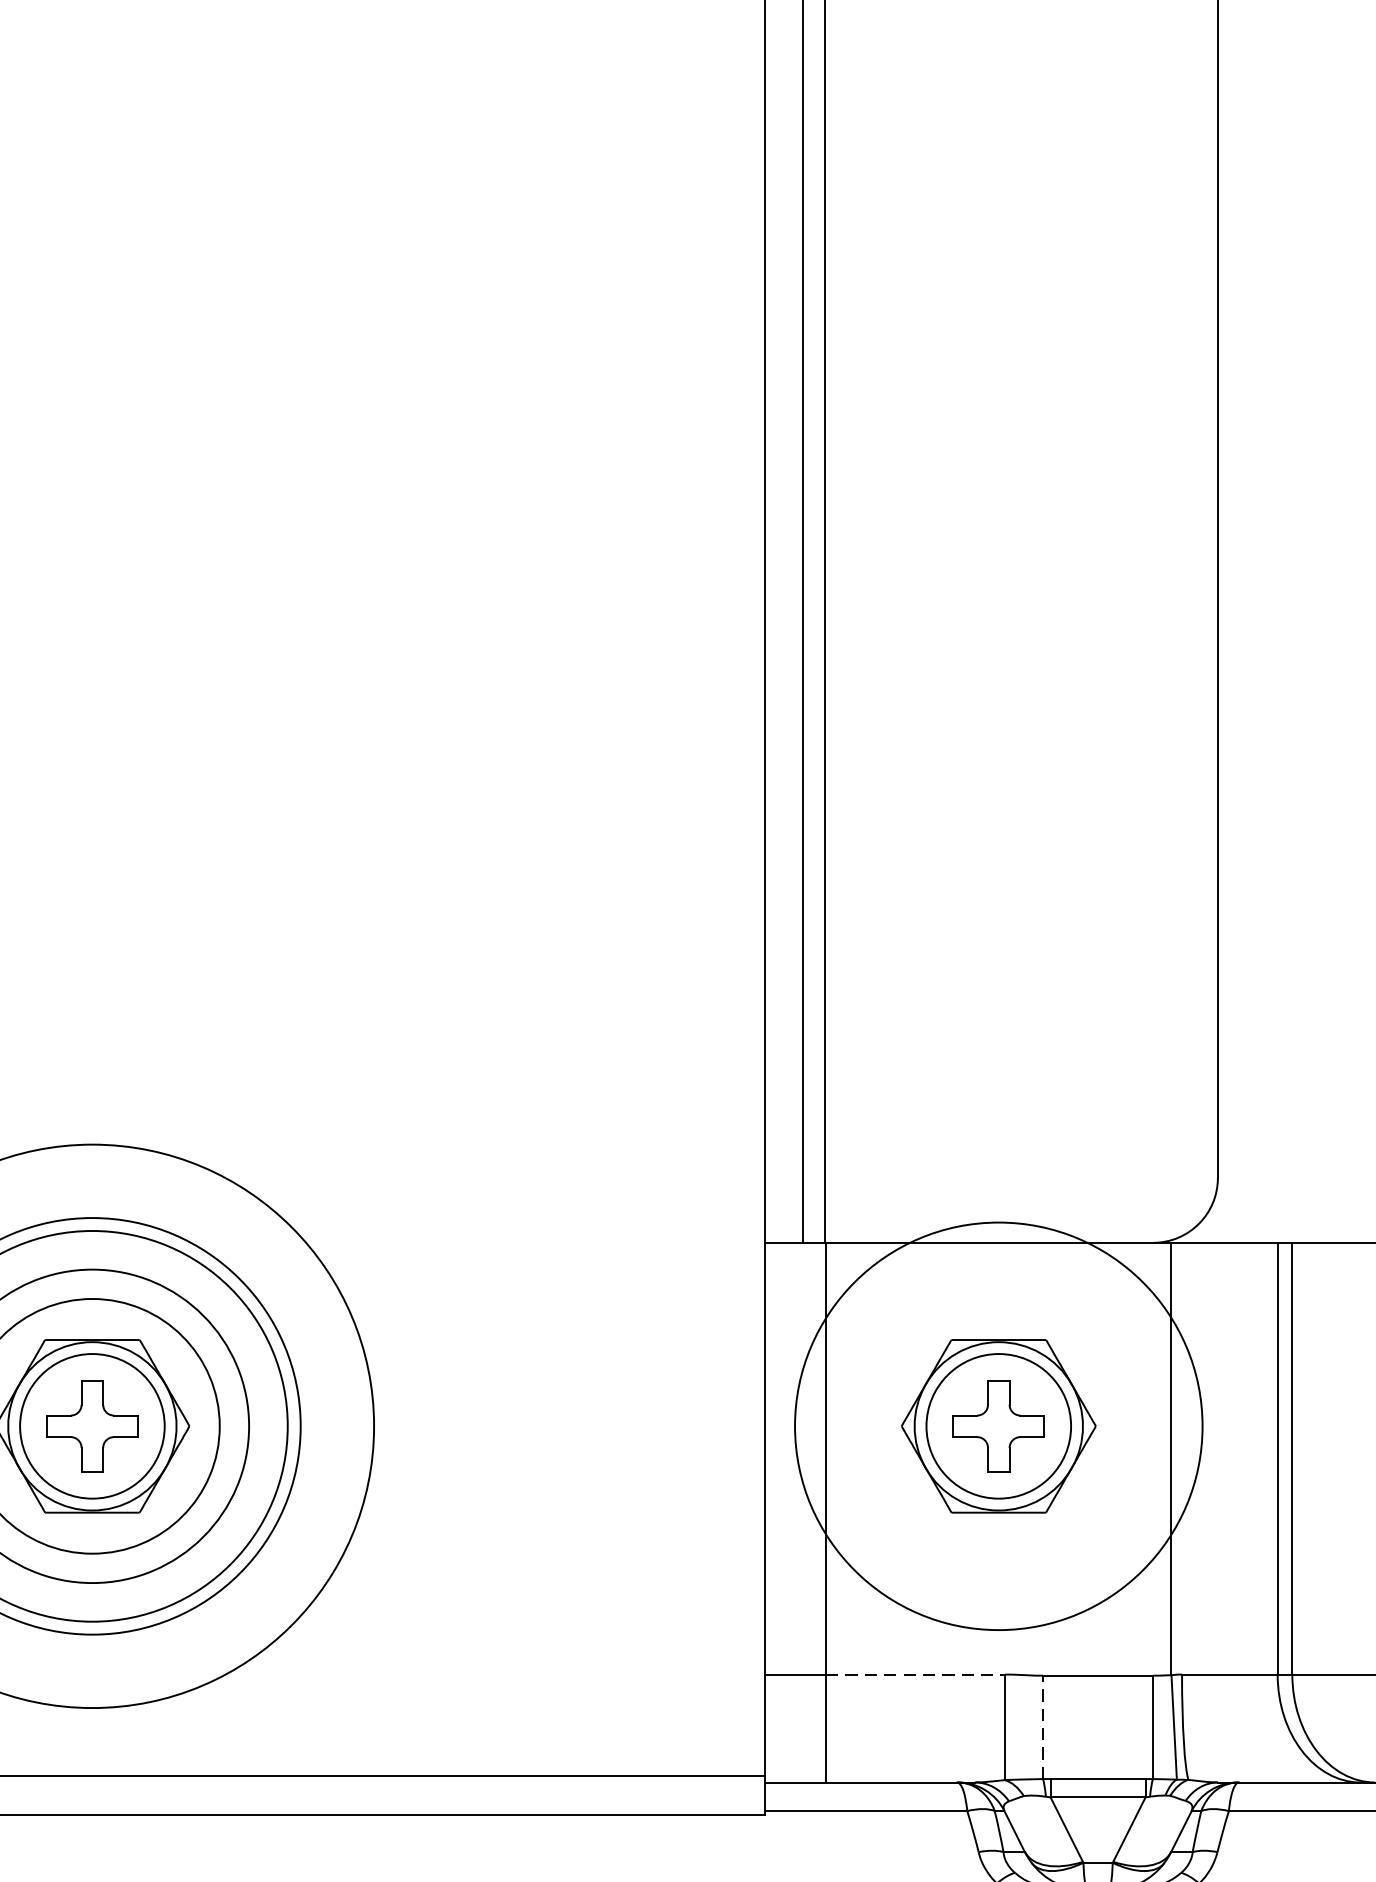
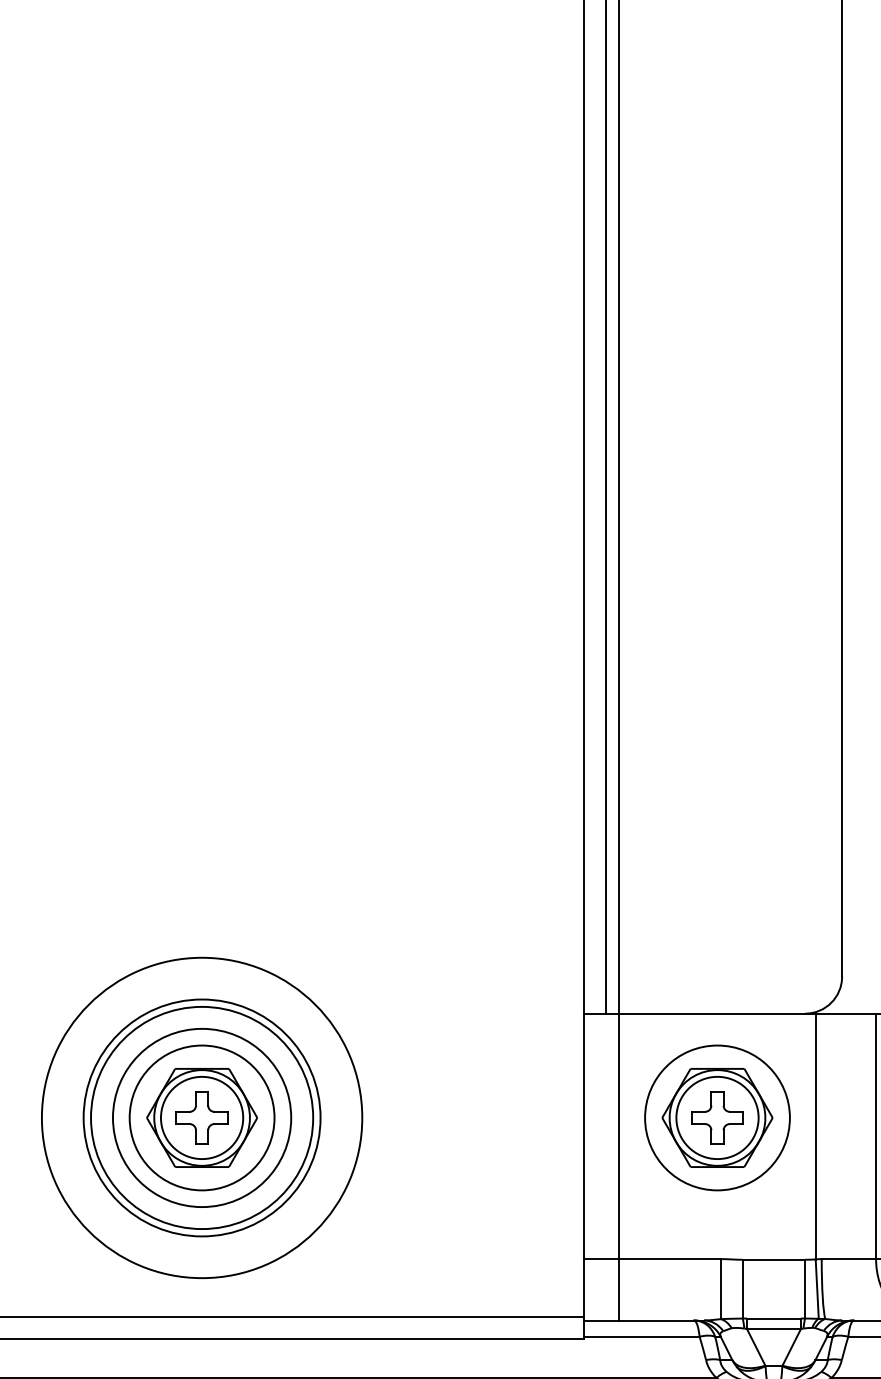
circle: (998, 1425) -> (717, 1117), size x0.62
line: (916, 1675) -> (670, 1259), dashed -> solid
line: (1042, 1726) -> (742, 1288), dashed -> solid

